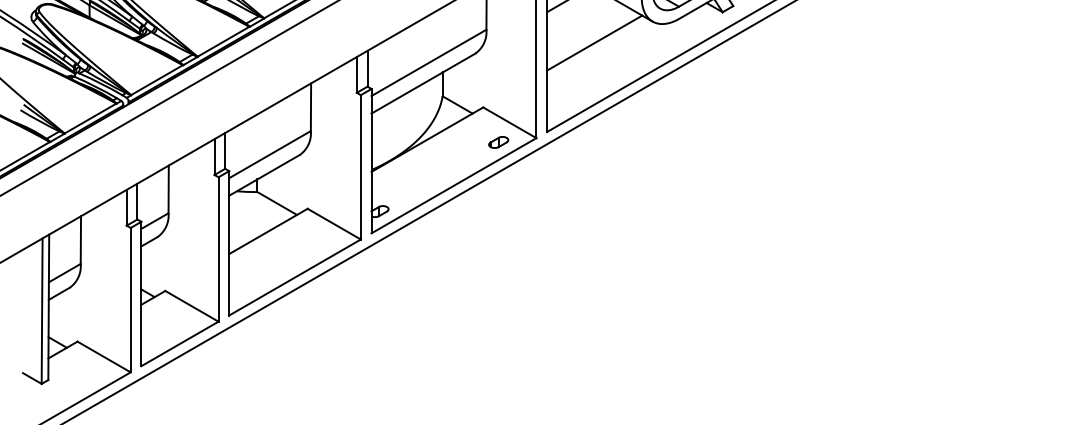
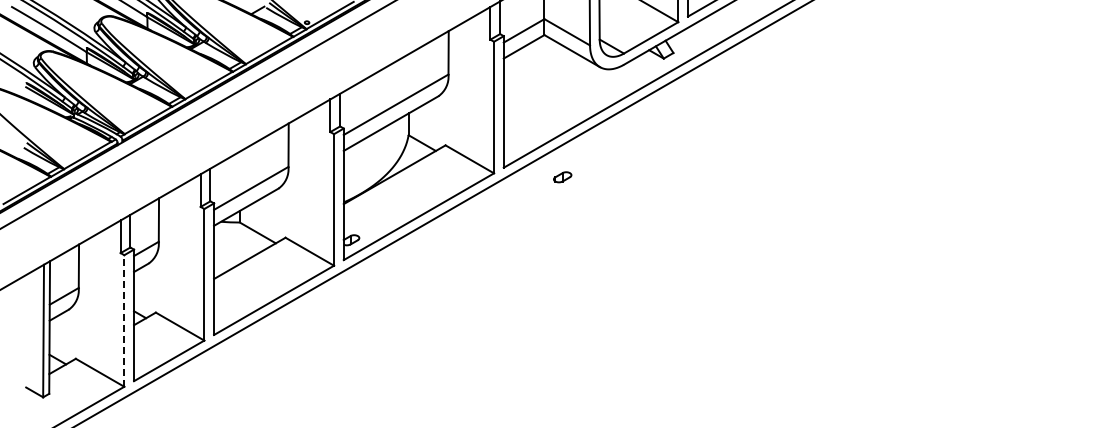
line: (593, 42) -> (546, 86), removed
part: (498, 142) -> (562, 177), moved
line: (130, 299) -> (124, 320), solid -> dashed

